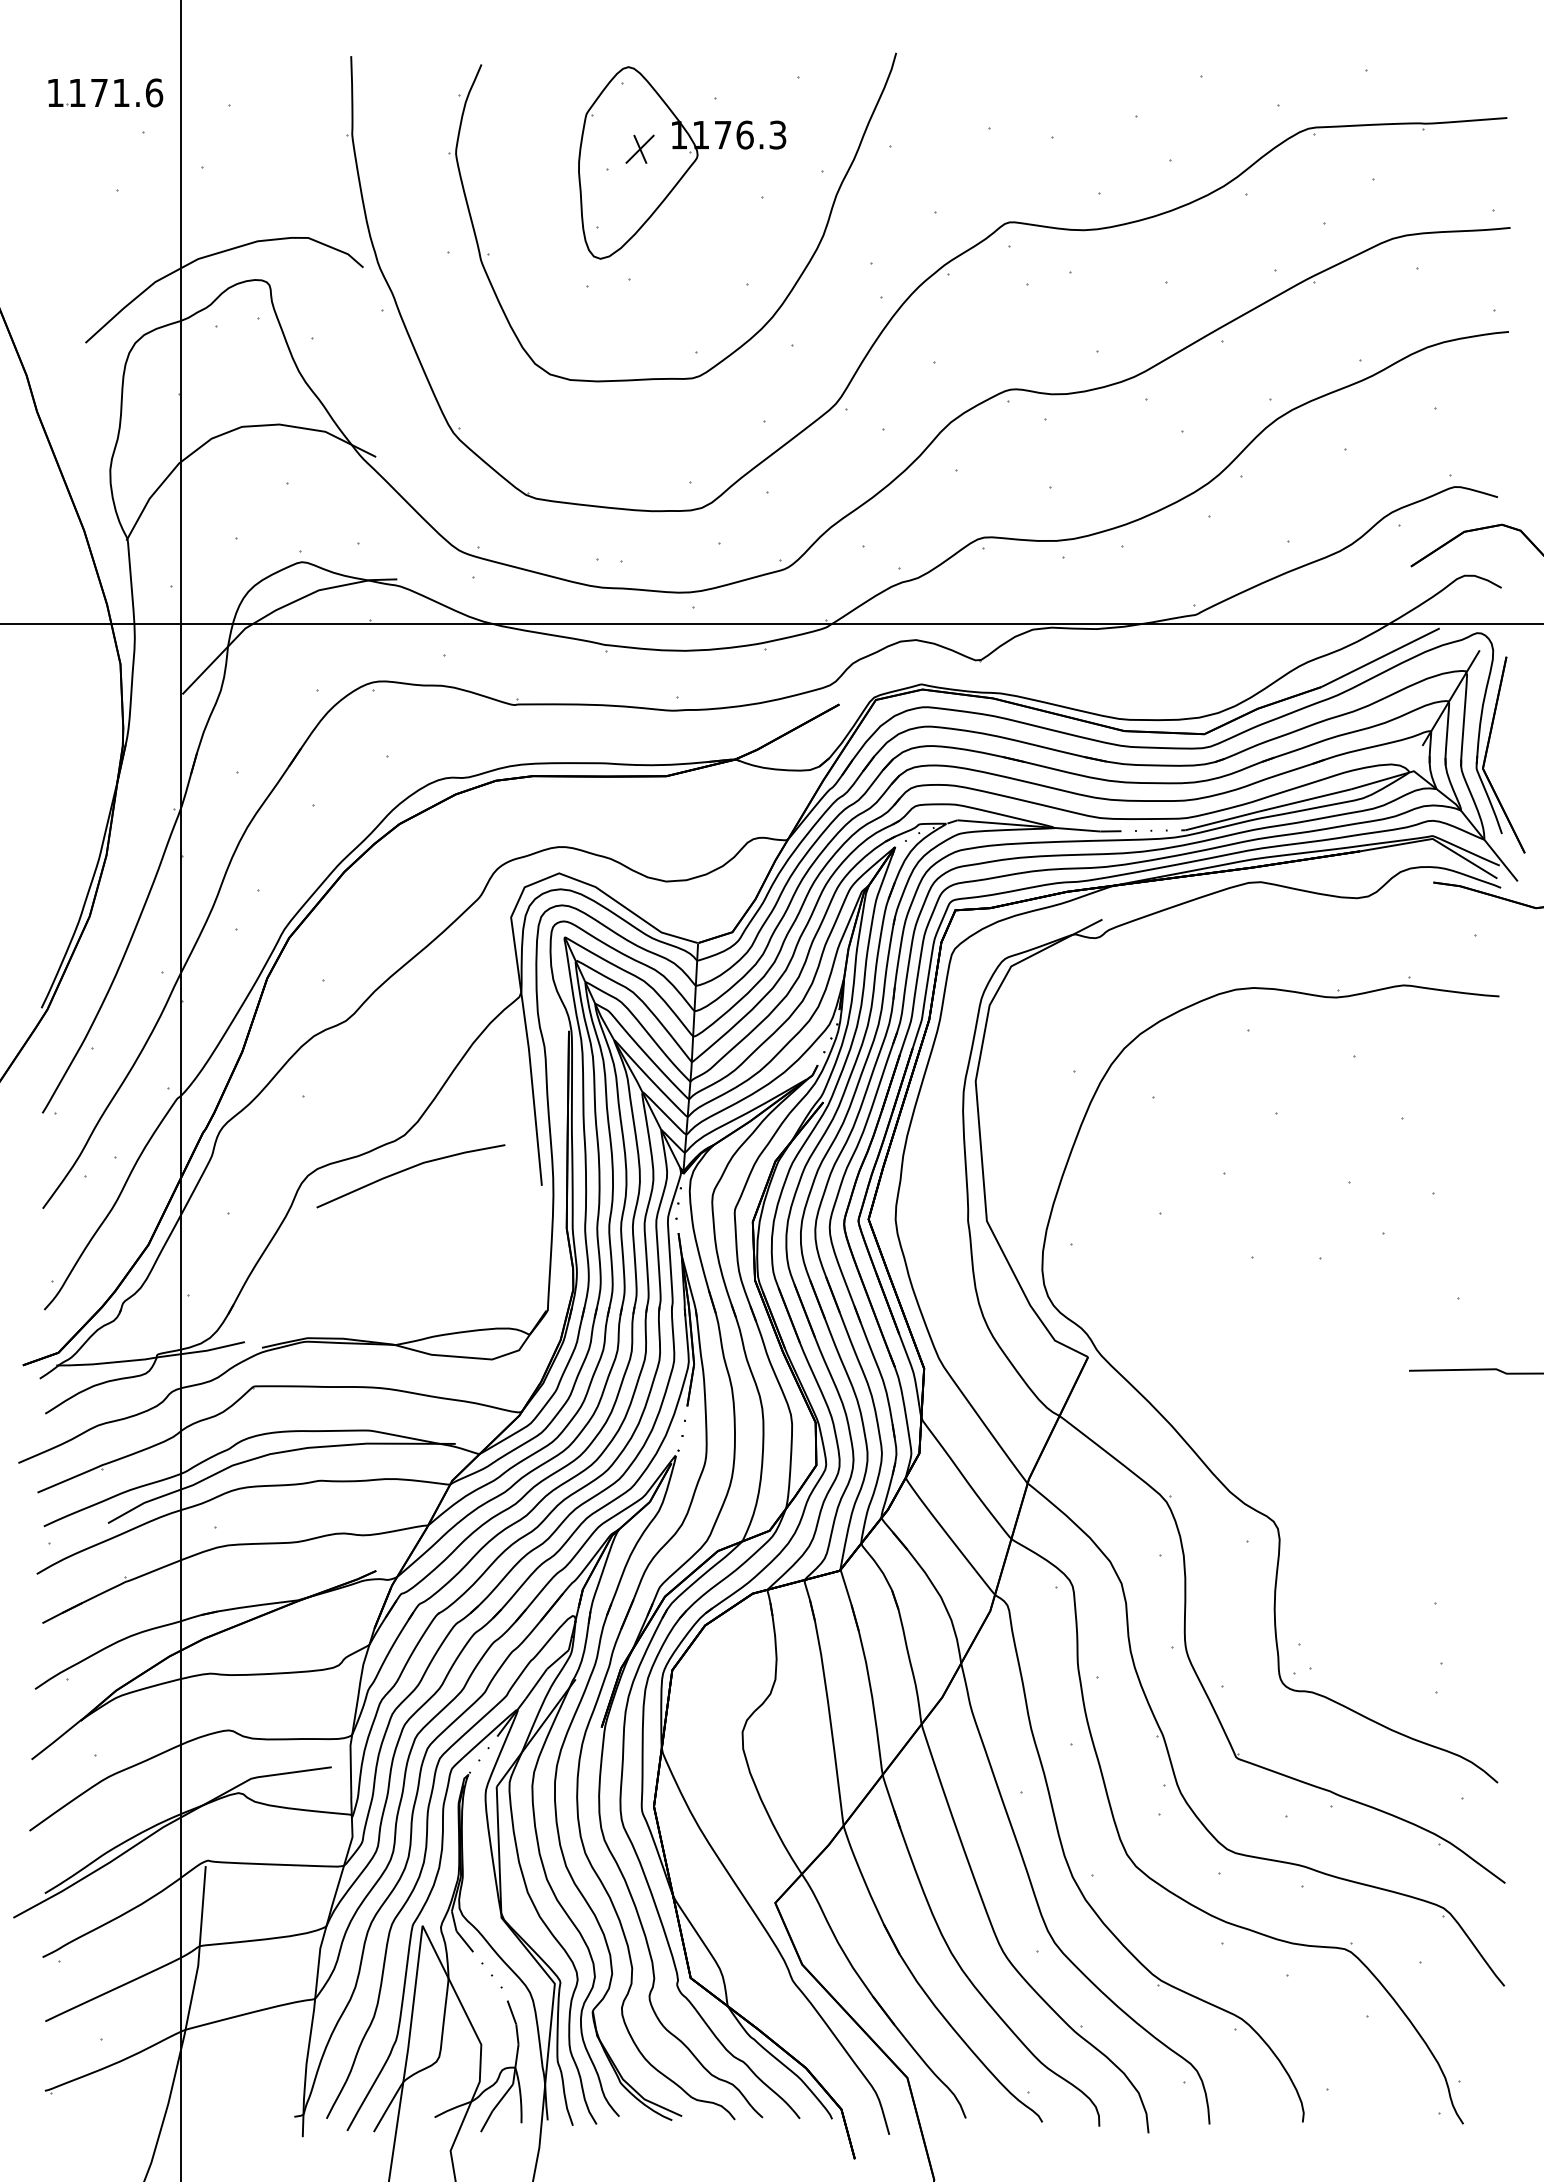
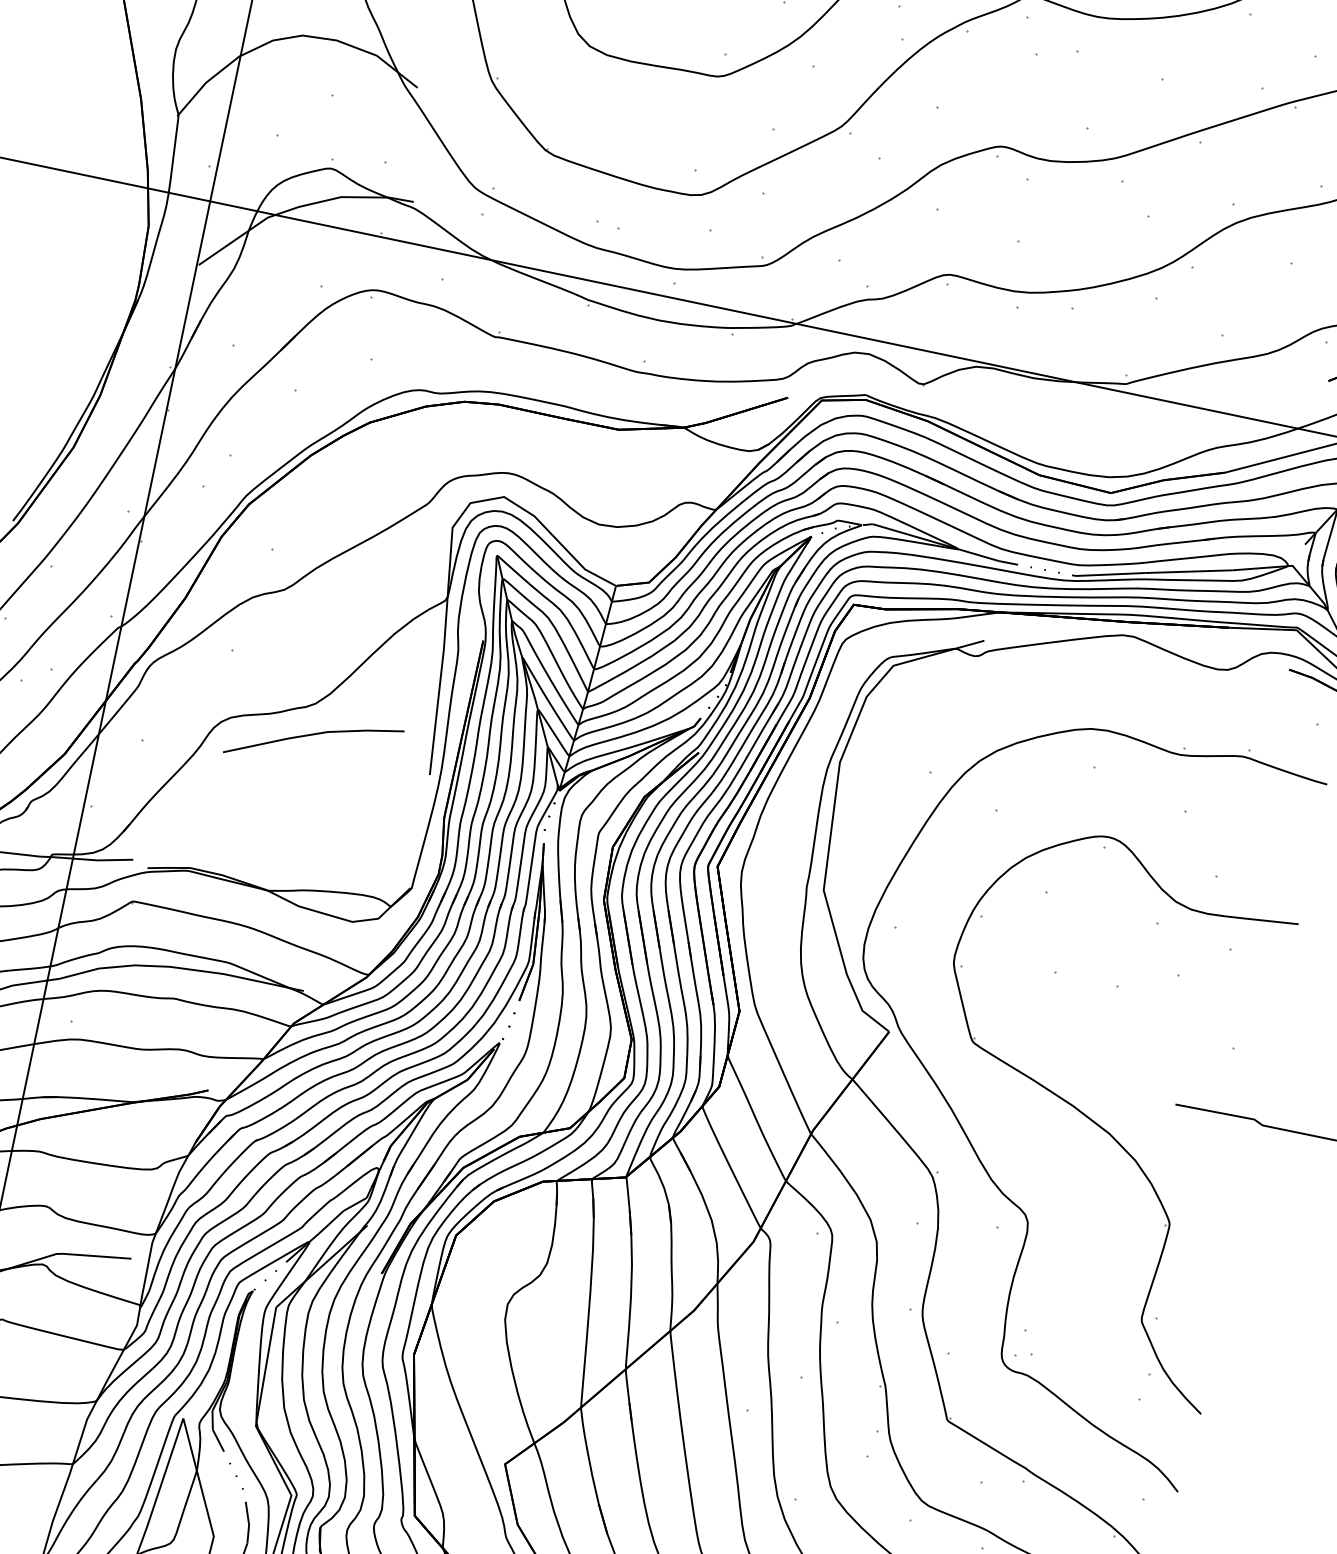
part: (1320, 1403) -> (1089, 1117), added

